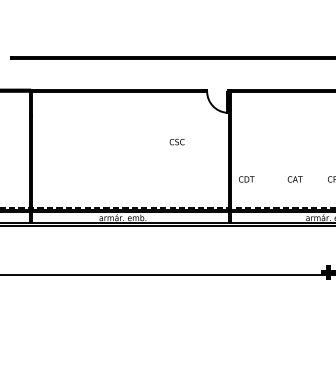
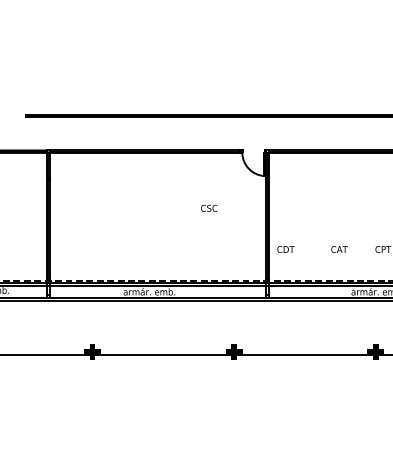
fill: (71, 271) -> (92, 351), added
fill: (199, 271) -> (233, 351), added

